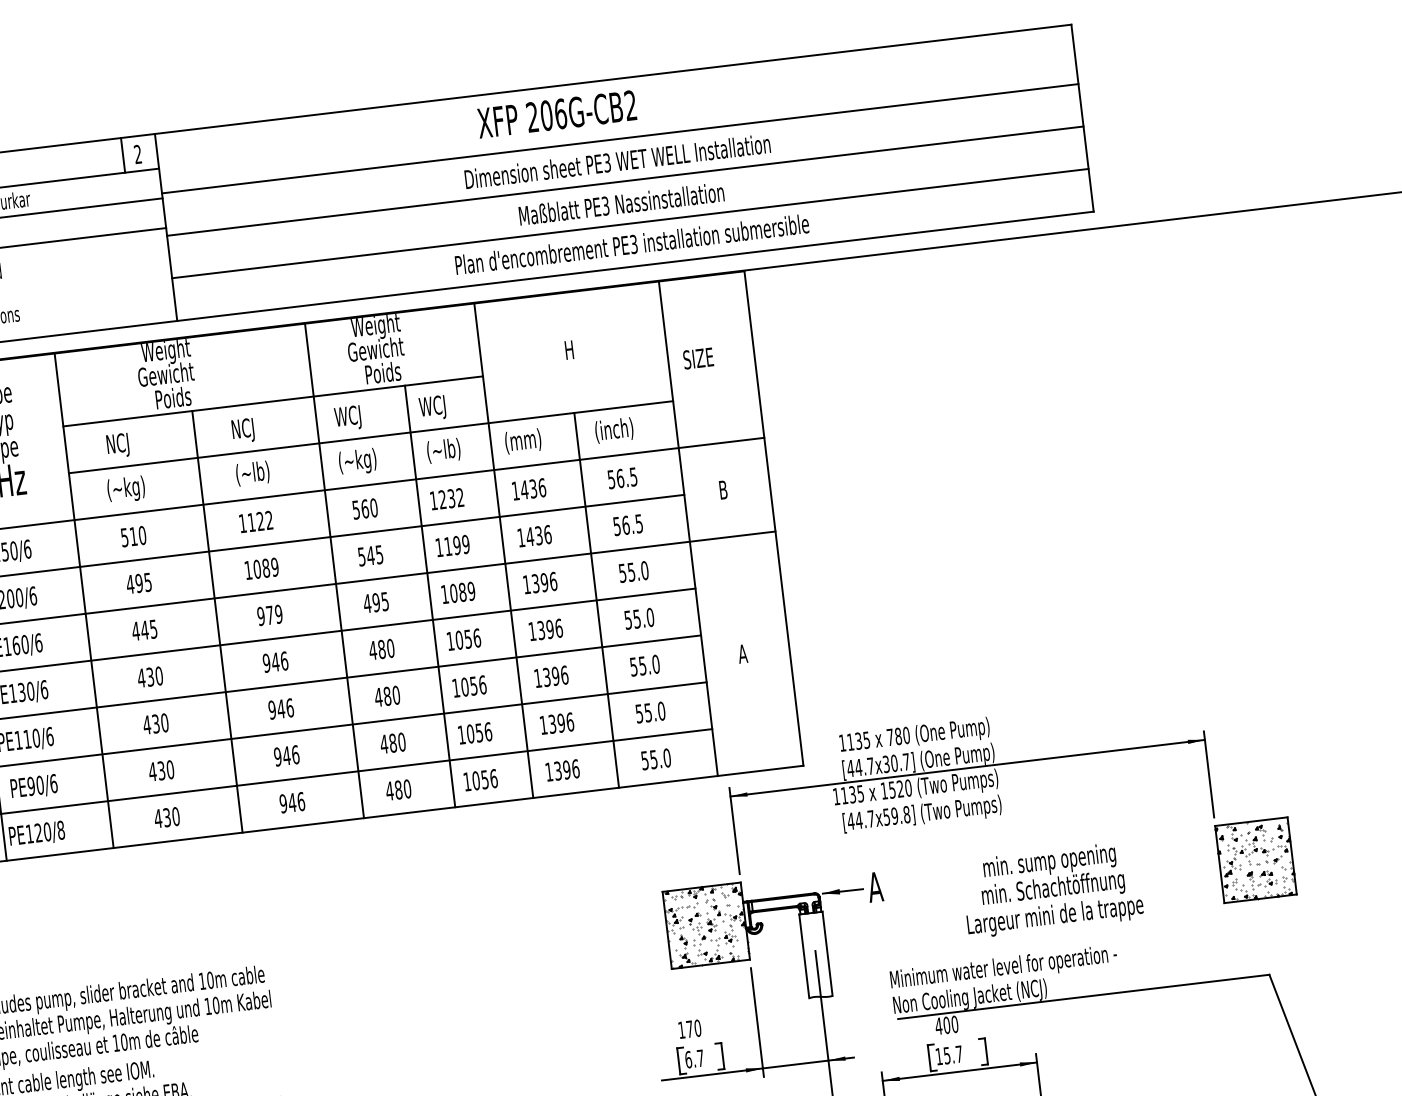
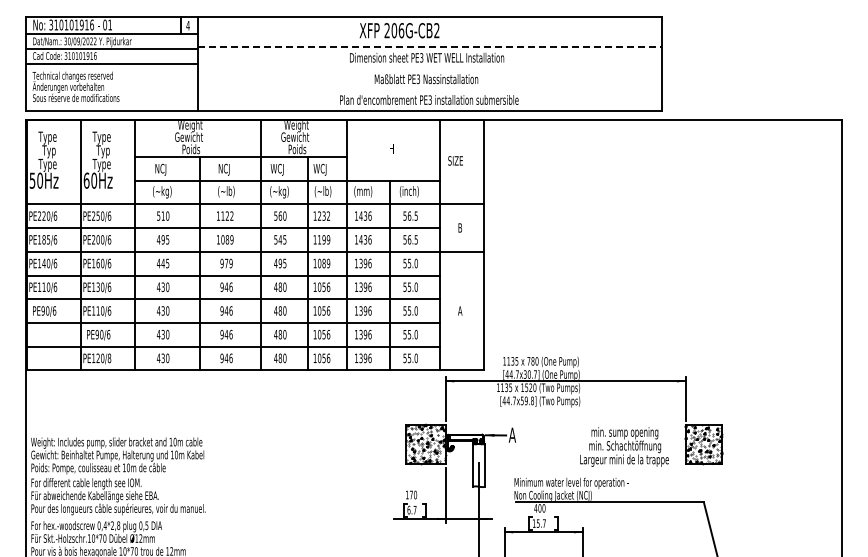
line: (619, 138) -> (429, 46), solid -> dashed
text: (136, 154) -> (187, 25), 2 -> 4
line: (625, 182) -> (429, 68), removed
line: (629, 223) -> (429, 89), removed
text: (1051, 888) -> (624, 446), moved

